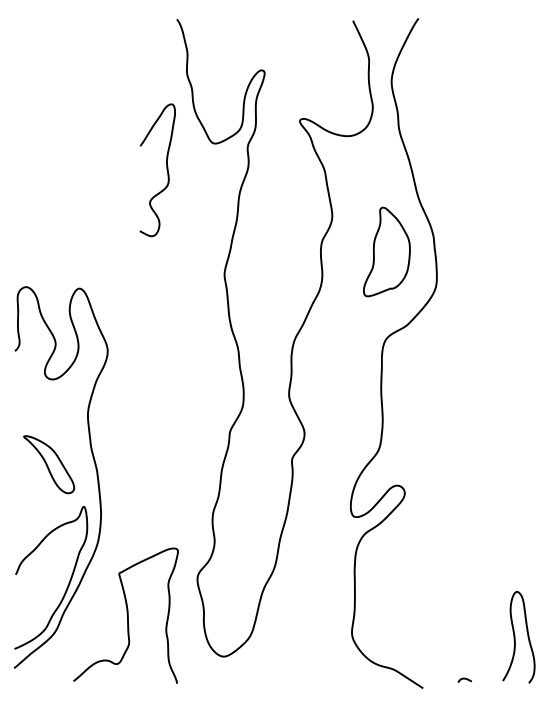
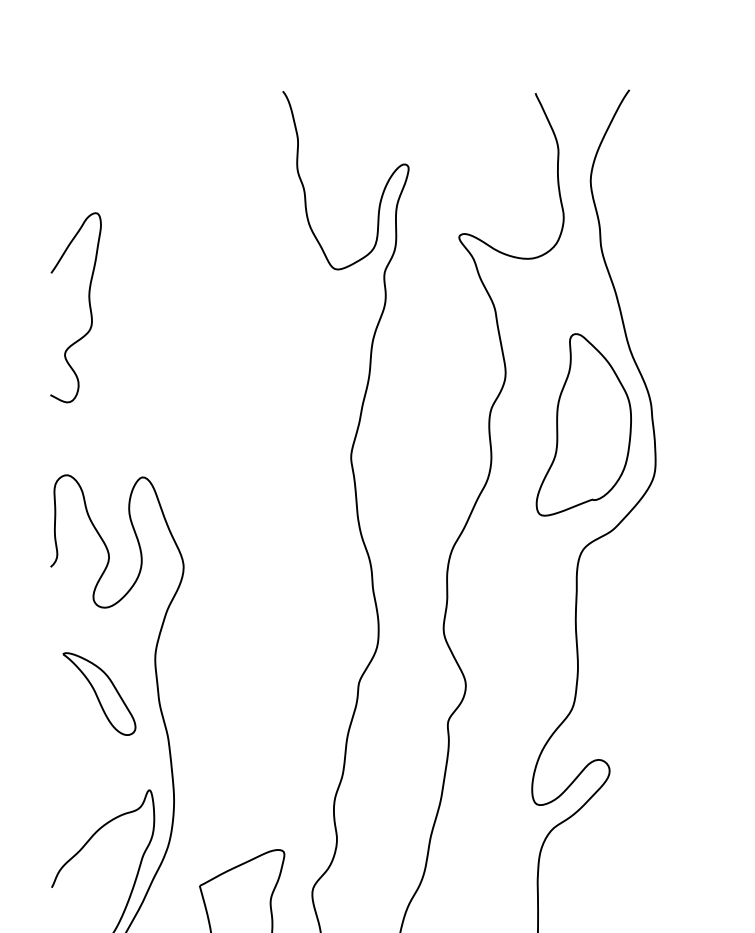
curve: (166, 170) -> (88, 308), moved
part: (386, 251) -> (583, 424), size x1.43
part: (49, 464) -> (100, 693), moved

